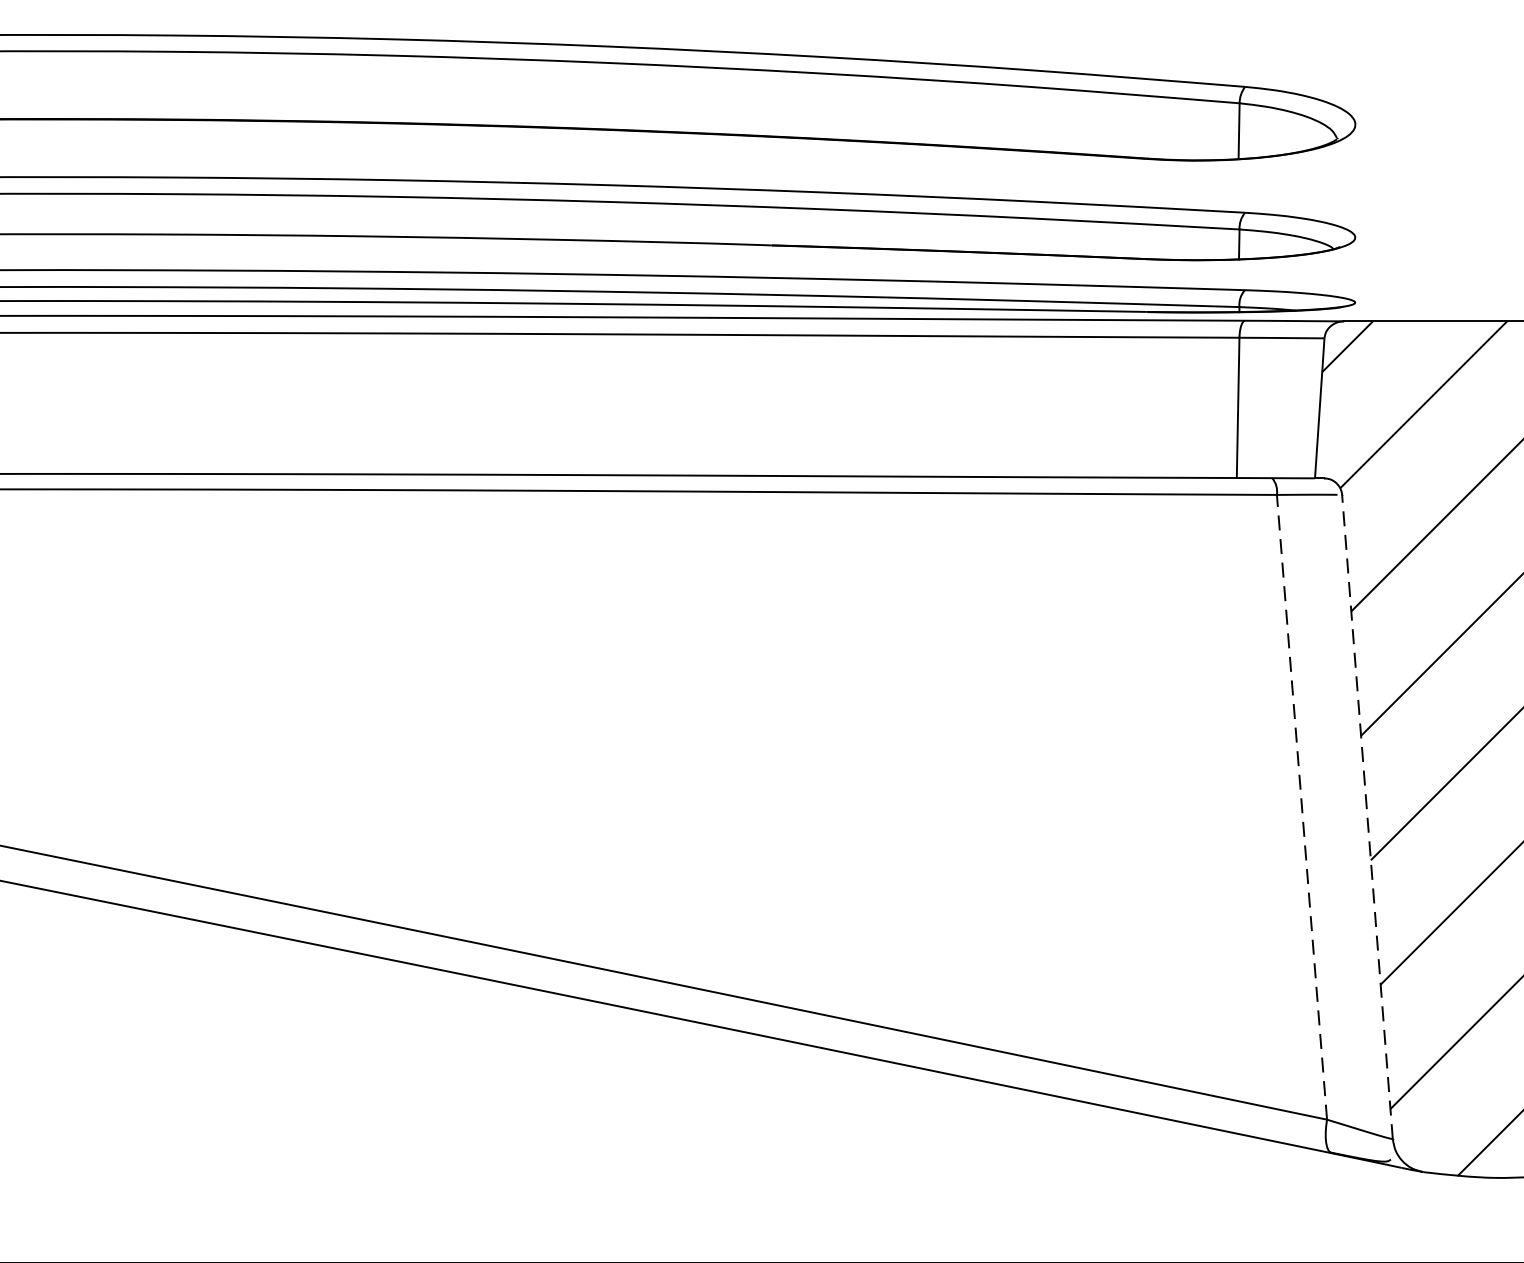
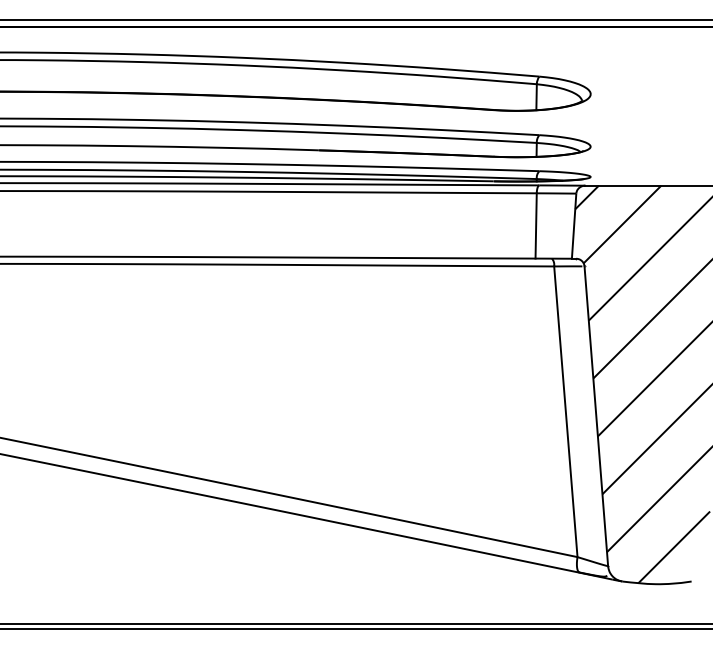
line: (1301, 806) -> (565, 411), dashed -> solid
line: (1367, 815) -> (596, 415), dashed -> solid

